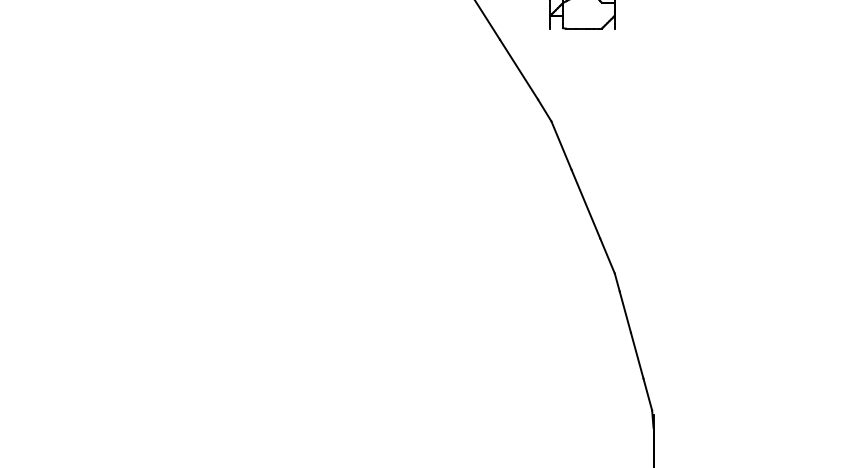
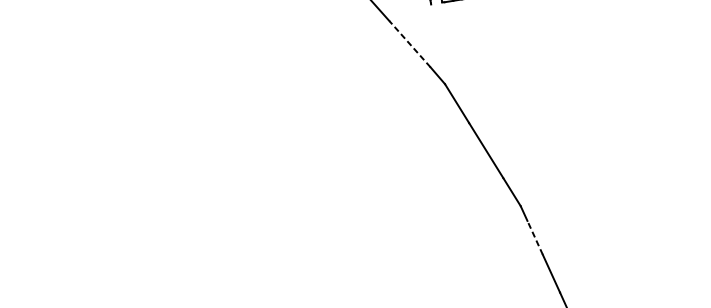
line: (518, 69) -> (409, 44), solid -> dashed
line: (625, 311) -> (535, 237), solid -> dashed

